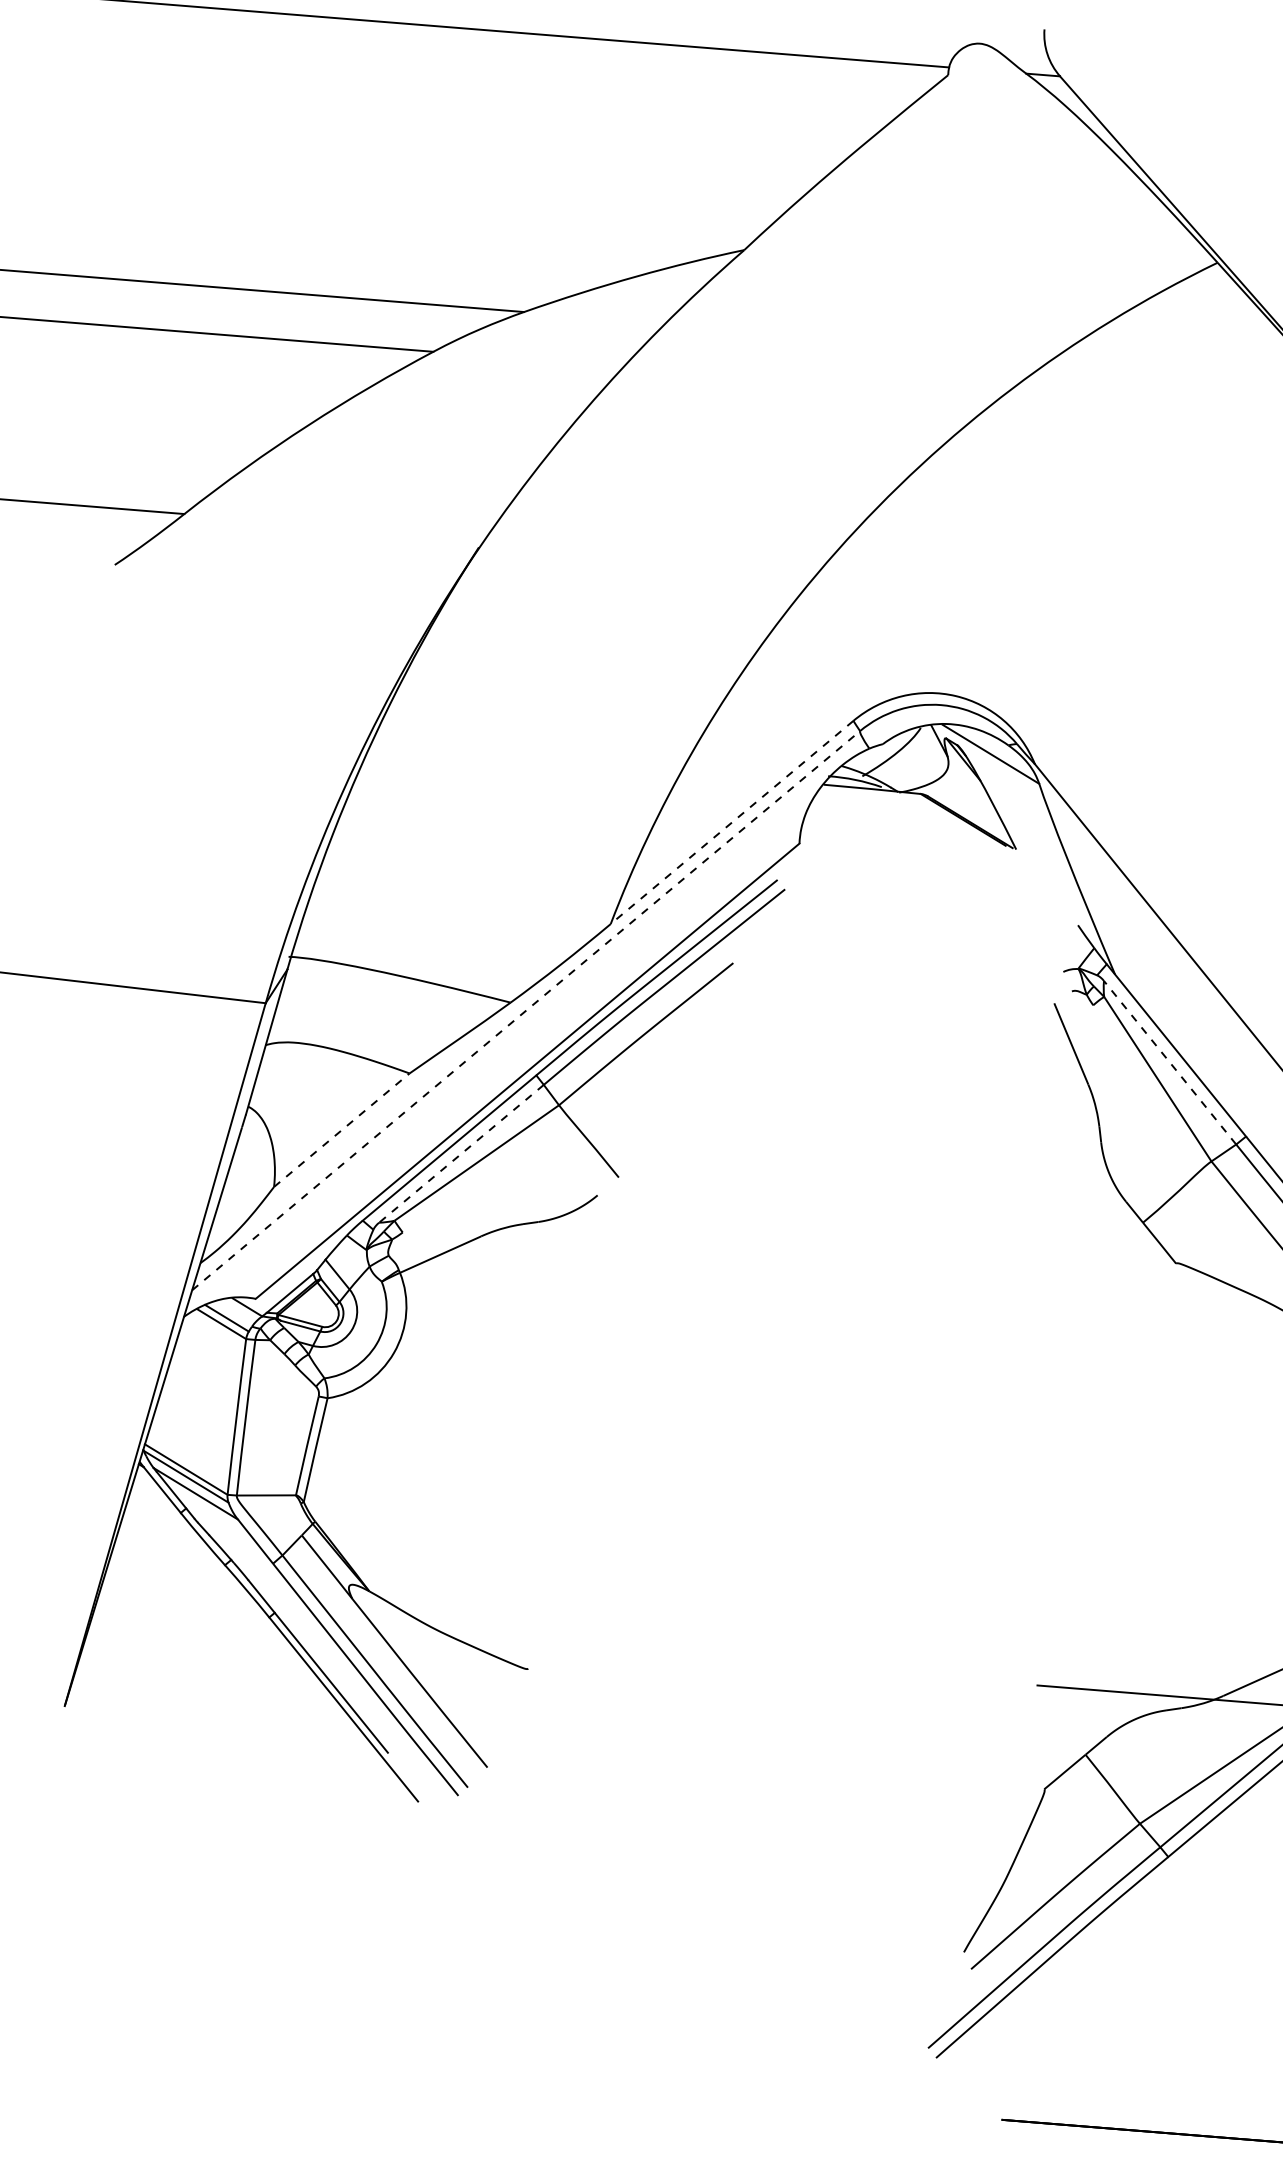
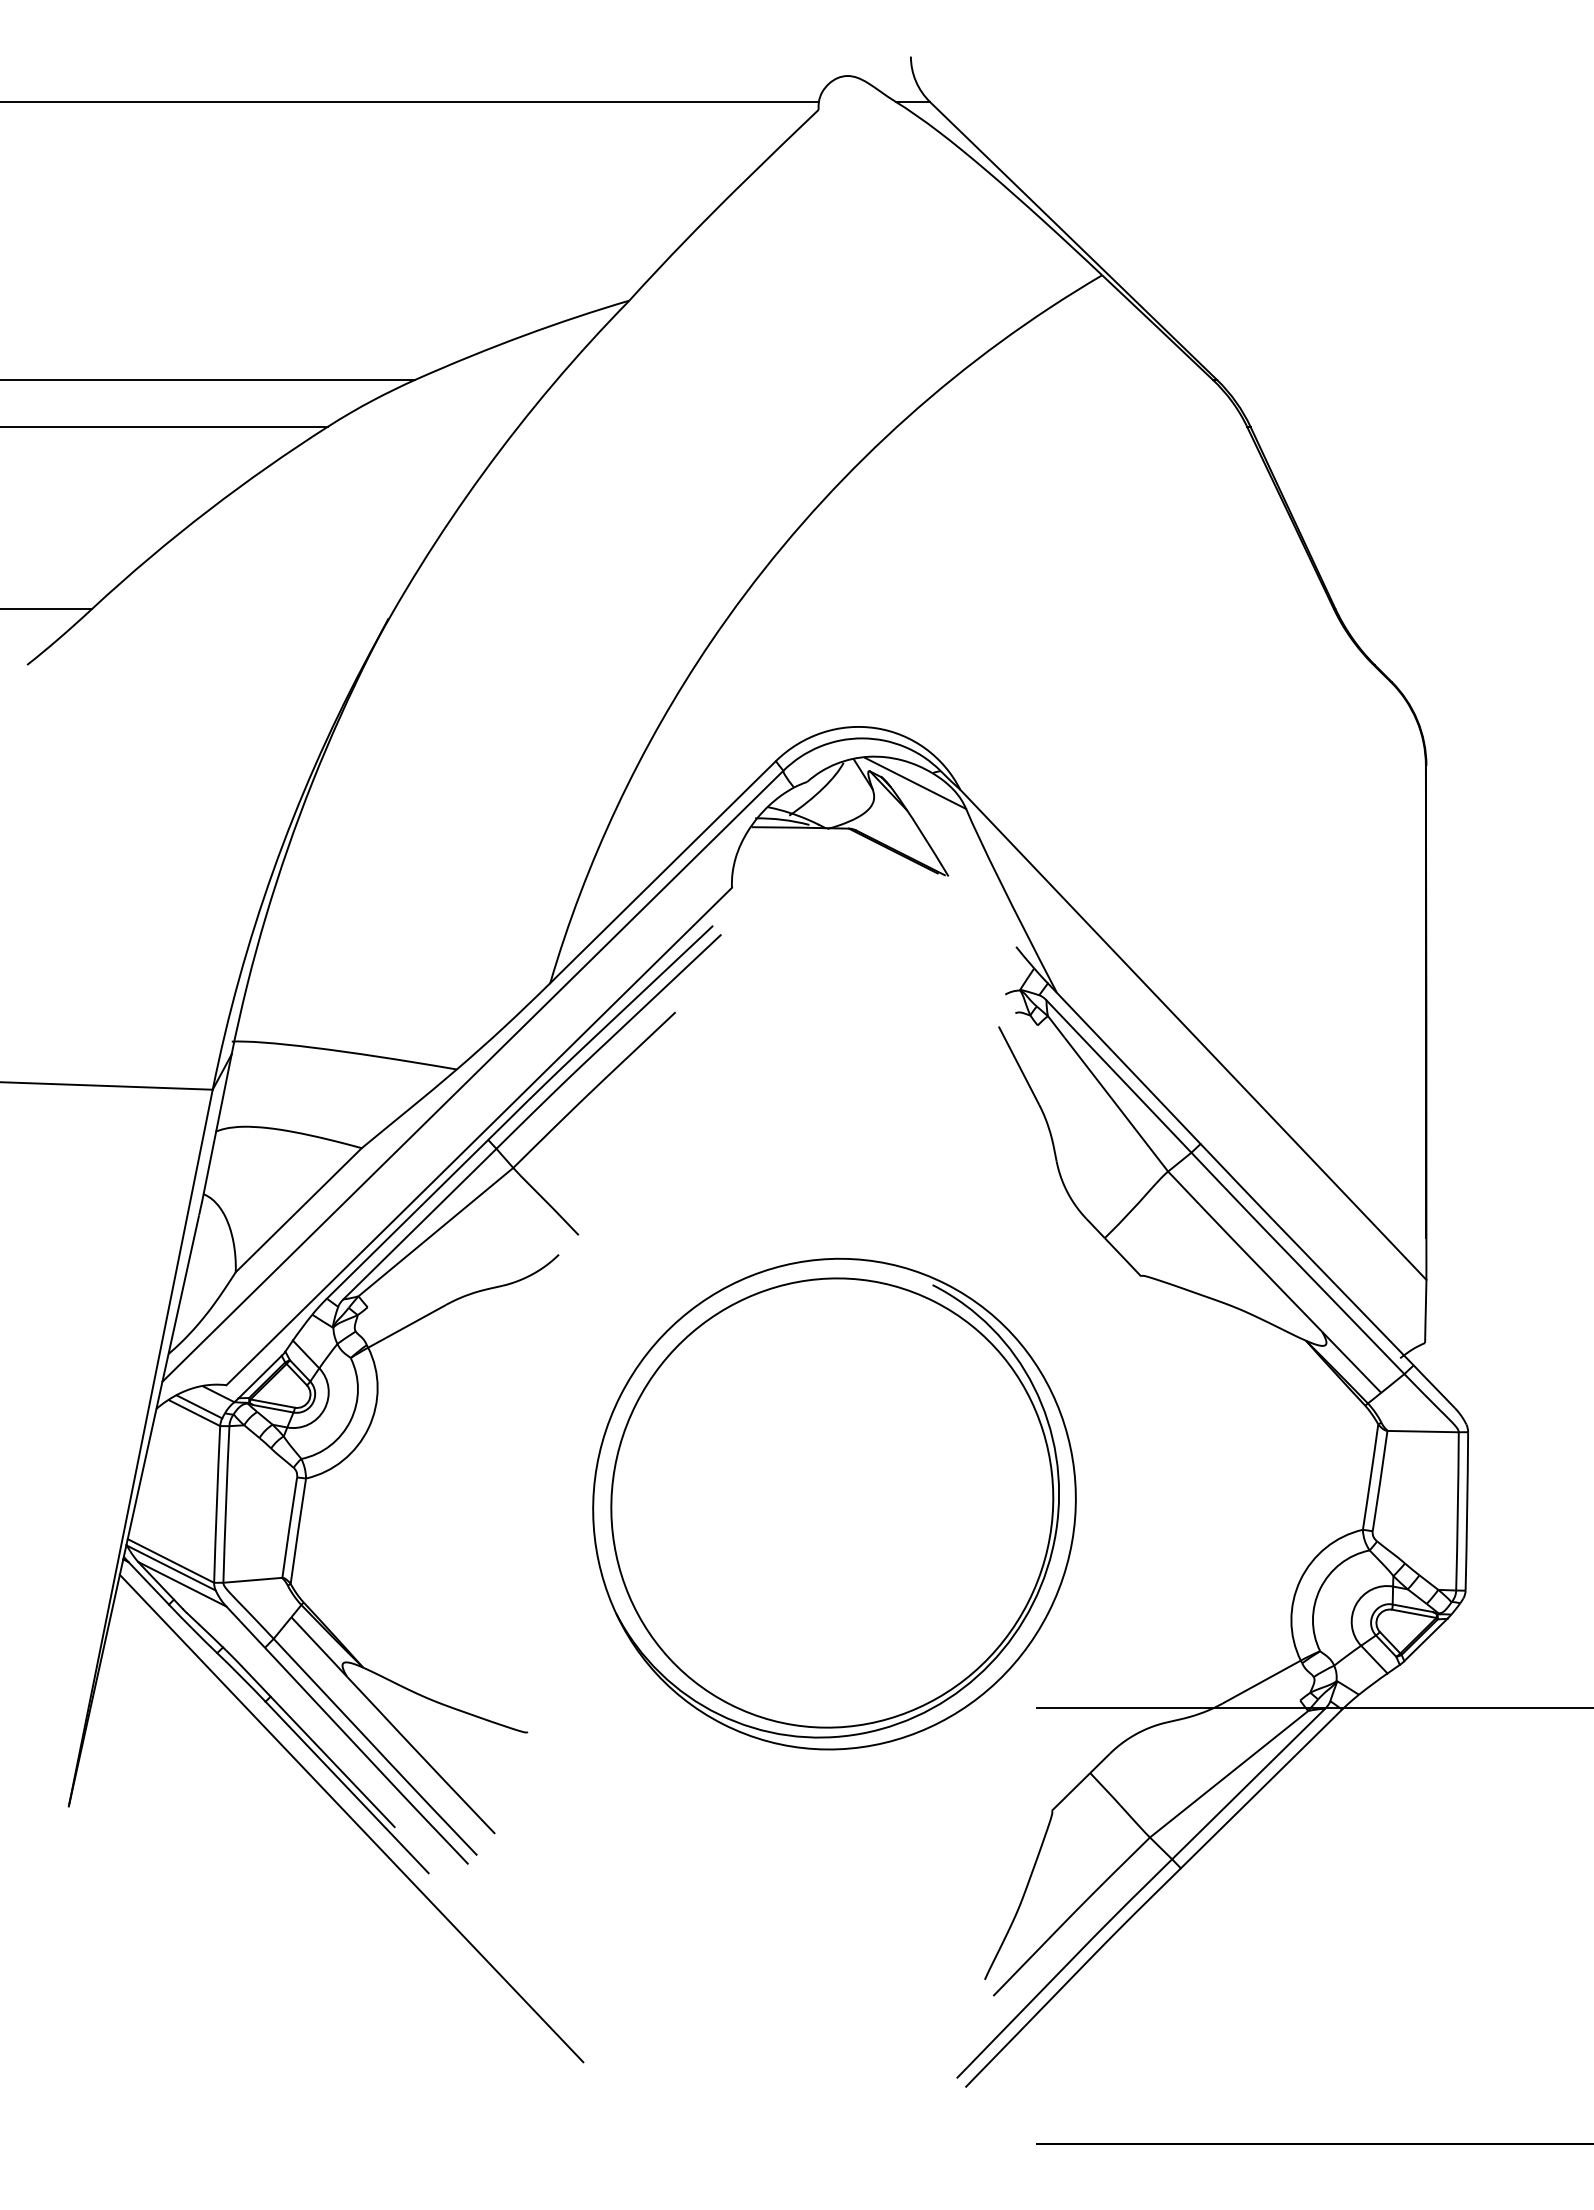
line: (731, 822) -> (662, 872), dashed -> solid
line: (525, 1010) -> (472, 1076), dashed -> solid
line: (1169, 1062) -> (1118, 1076), dashed -> solid
line: (342, 1129) -> (299, 1209), dashed -> solid
line: (461, 1154) -> (419, 1224), dashed -> solid
part: (852, 1465) -> (834, 1503), added
line: (345, 1740) -> (351, 1818), added

